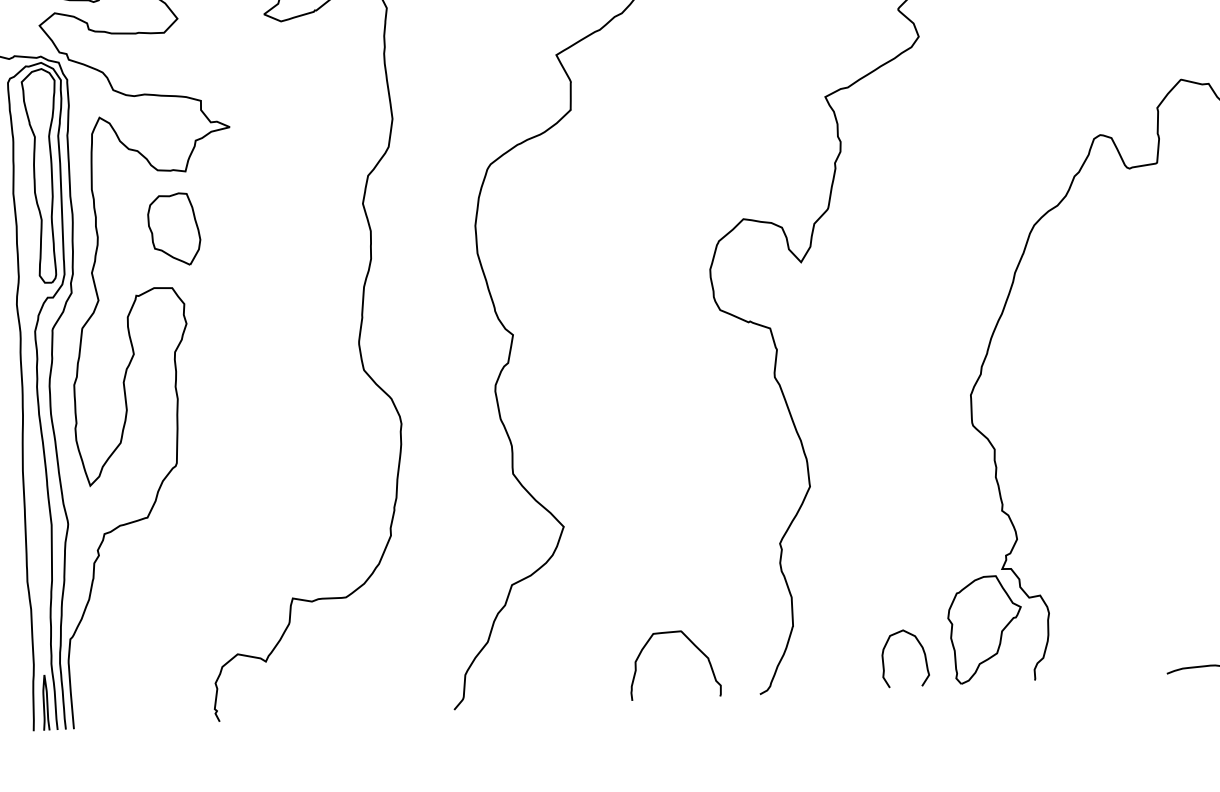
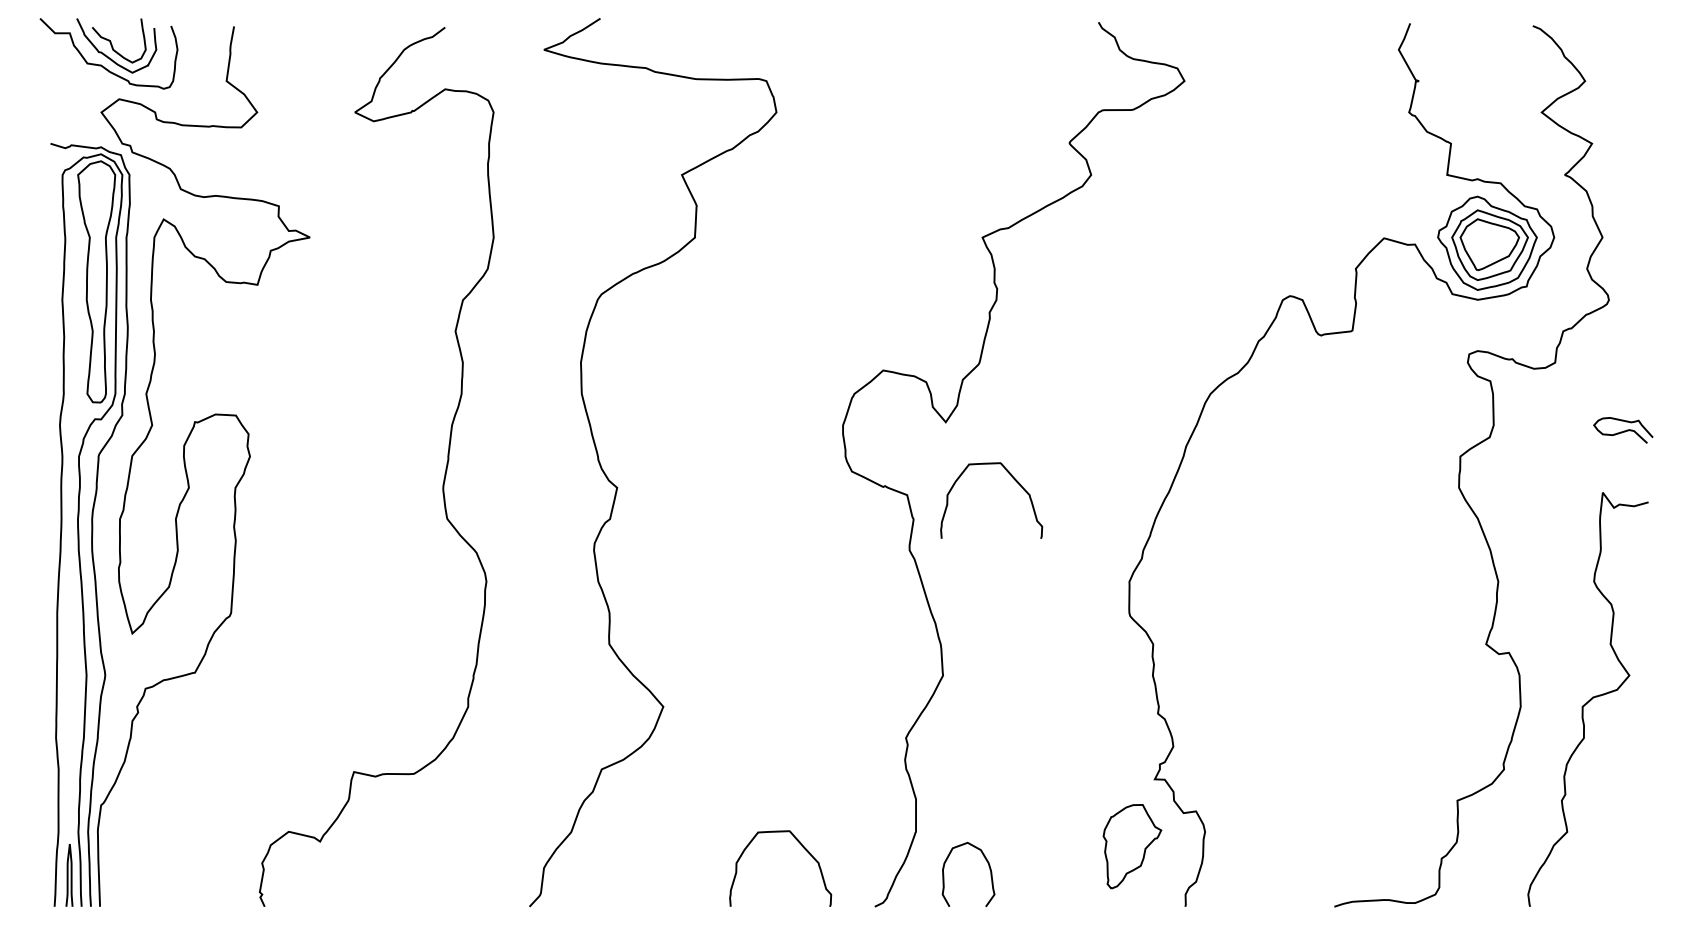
part: (174, 229) -> (241, 349), removed
curve: (863, 309) -> (1013, 479), added
part: (985, 629) -> (1132, 846), size x0.7
curve: (922, 650) -> (988, 866), moved

